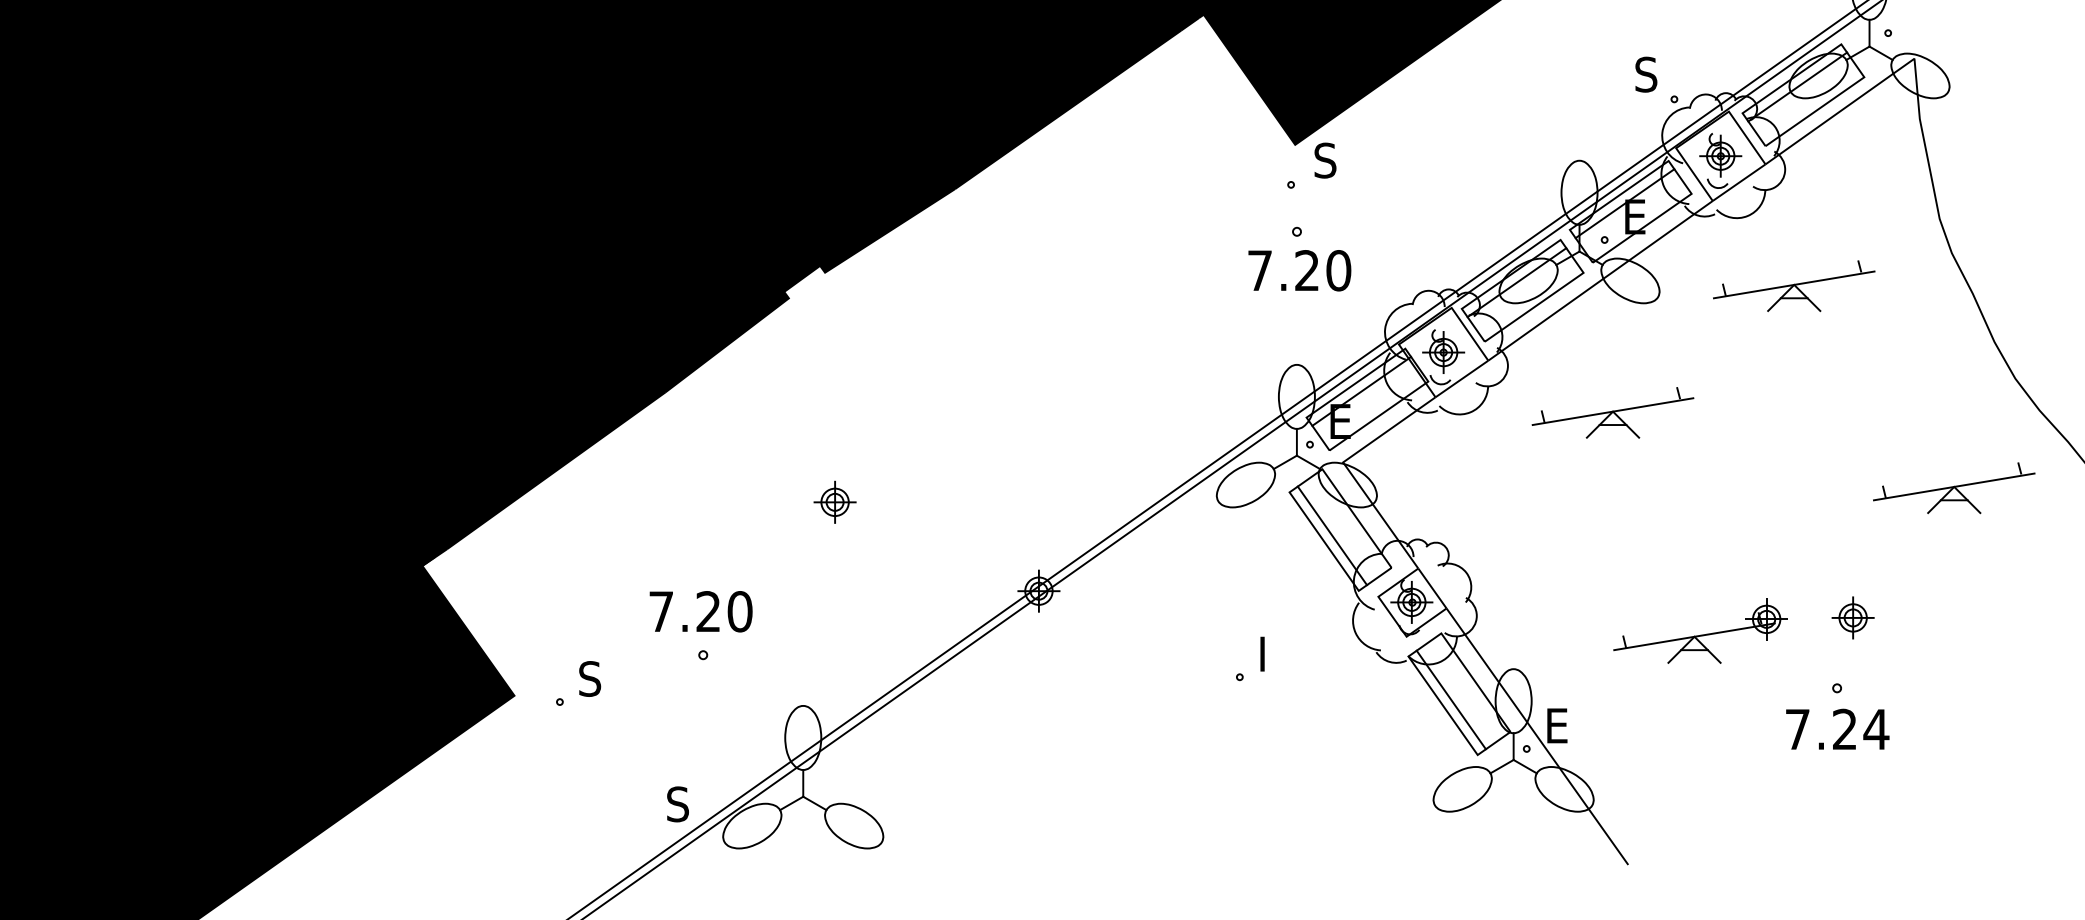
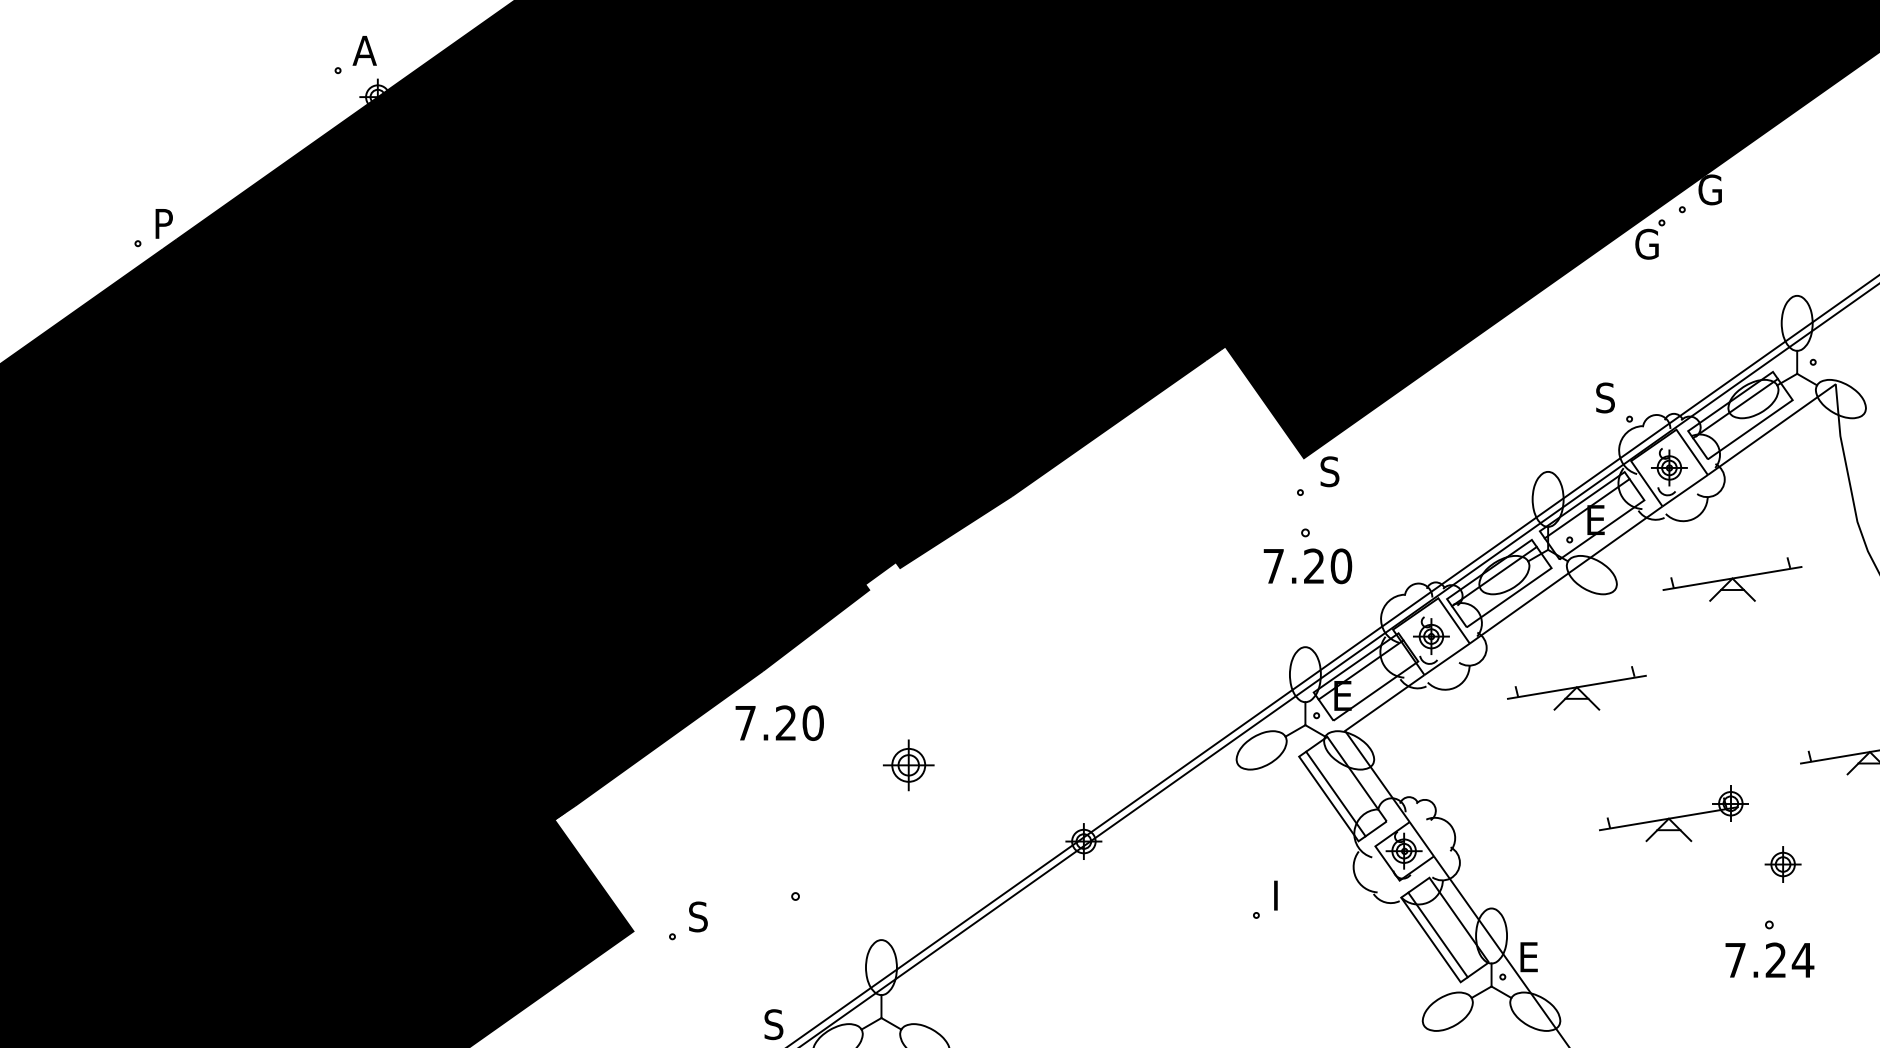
part: (834, 501) -> (908, 764), size x1.4
text: (700, 610) -> (779, 722), moved
part: (1699, 630) -> (1673, 813), moved

